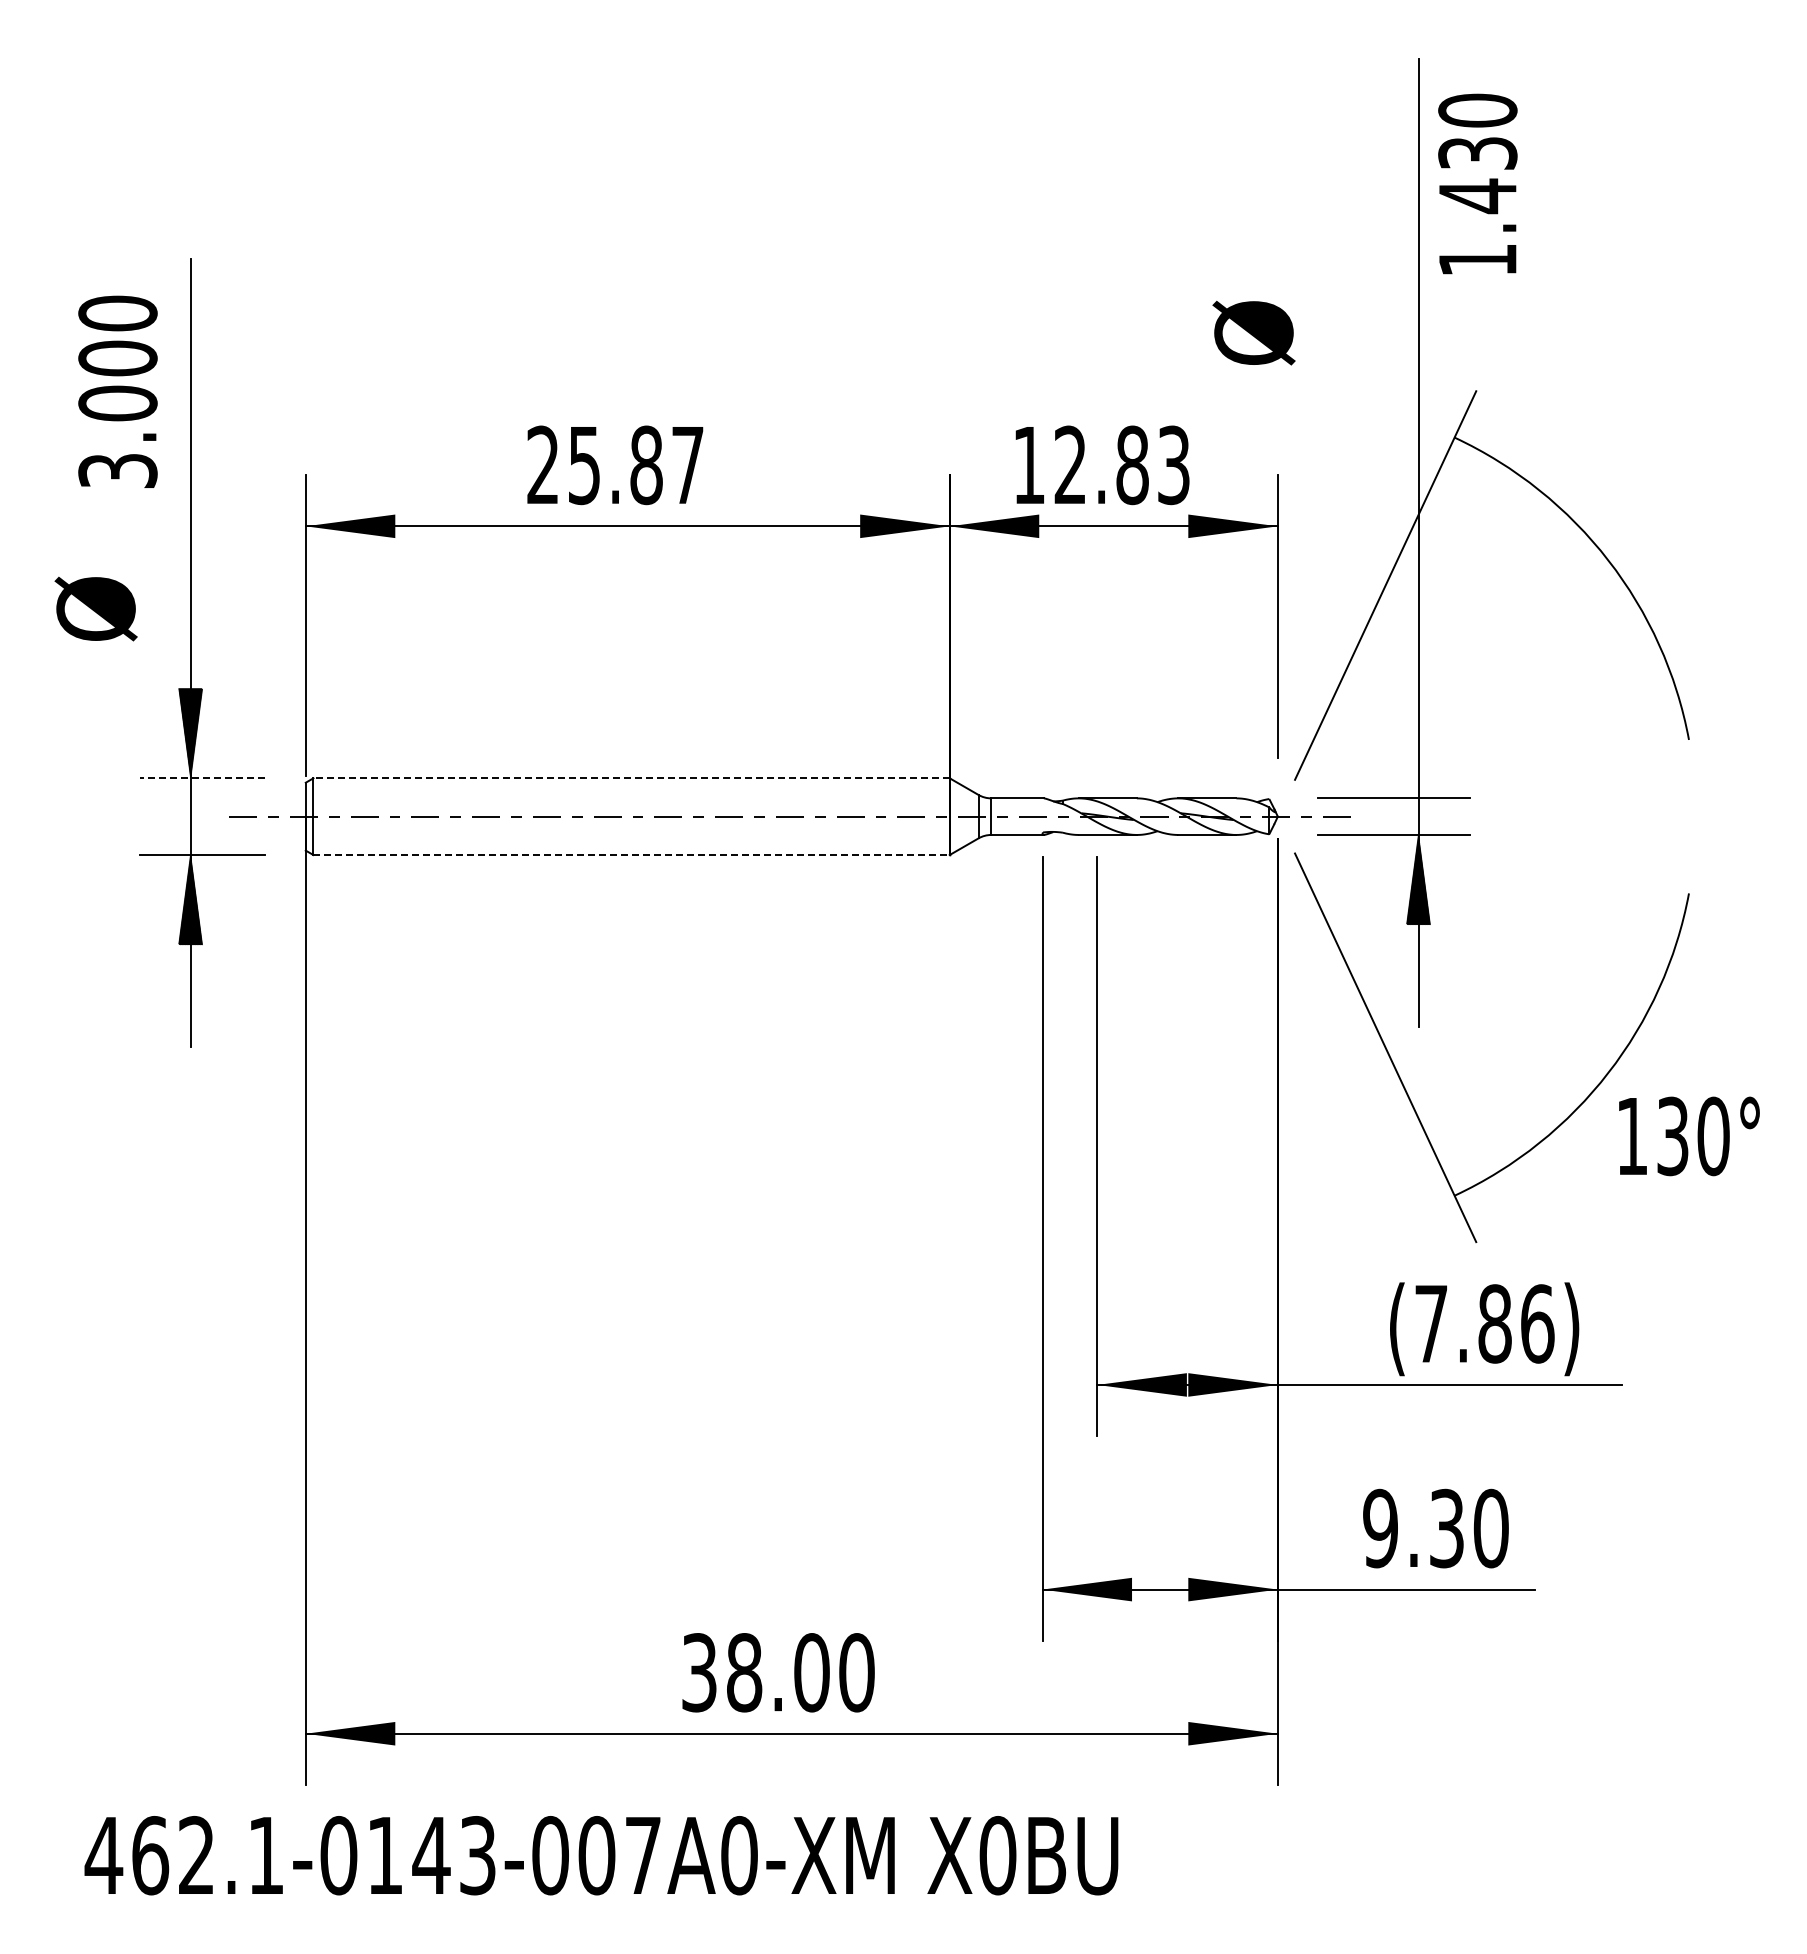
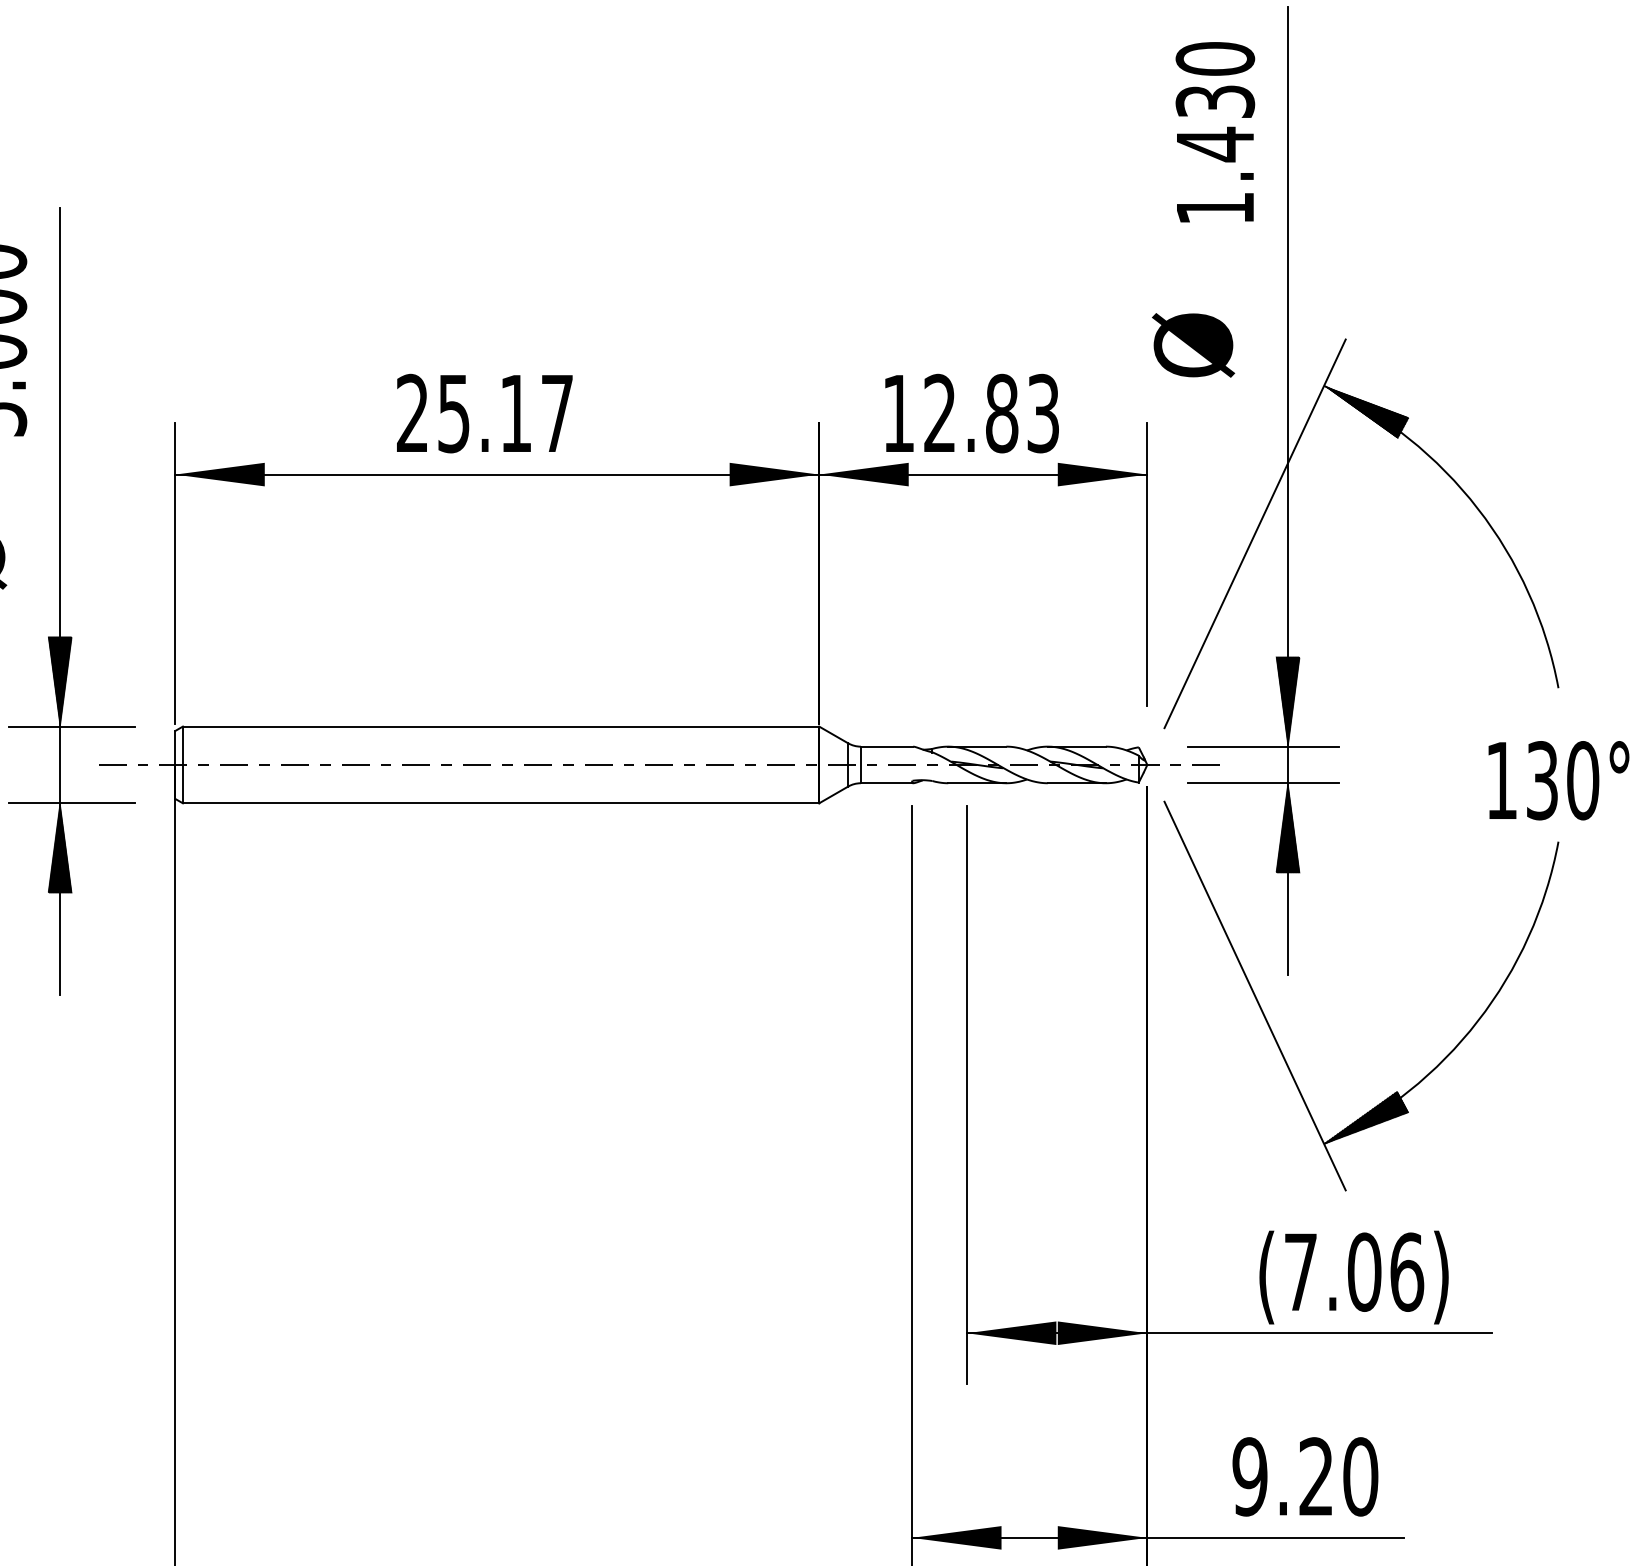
text: (1477, 183) -> (1214, 131), moved
text: (1253, 332) -> (1192, 344), moved
hatch: (1496, 463) -> (1365, 411), added
text: (646, 465) -> (515, 413), 25.87 -> 25.17
hatch: (1418, 752) -> (1287, 700), added
line: (202, 778) -> (71, 726), dashed -> solid
line: (631, 778) -> (500, 726), dashed -> solid
line: (632, 855) -> (501, 803), dashed -> solid
text: (1689, 1136) -> (1558, 780), moved
hatch: (1497, 1169) -> (1366, 1117), added
text: (1494, 1323) -> (1363, 1271), (7.86) -> (7.06)
text: (1446, 1528) -> (1315, 1476), 9.30 -> 9.20

